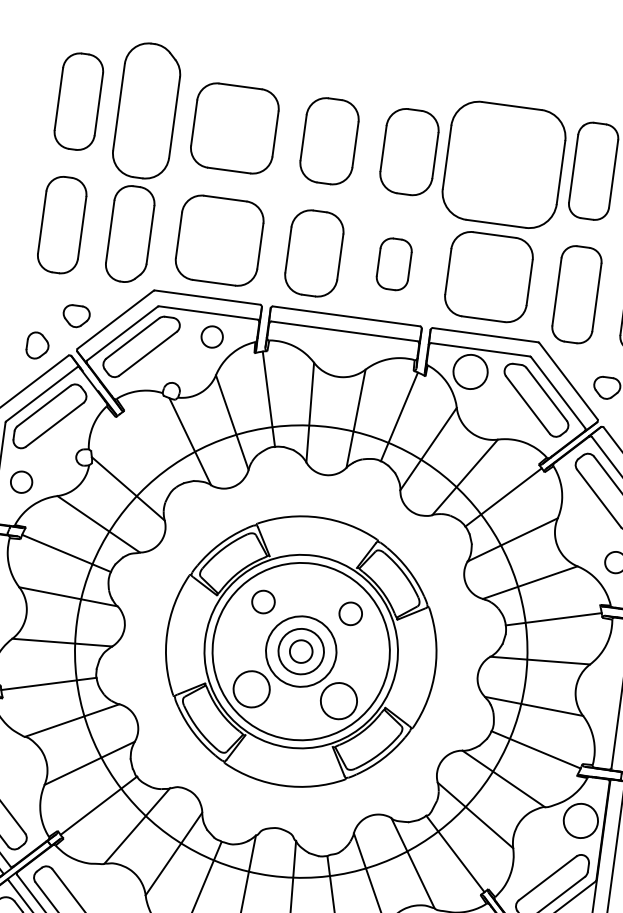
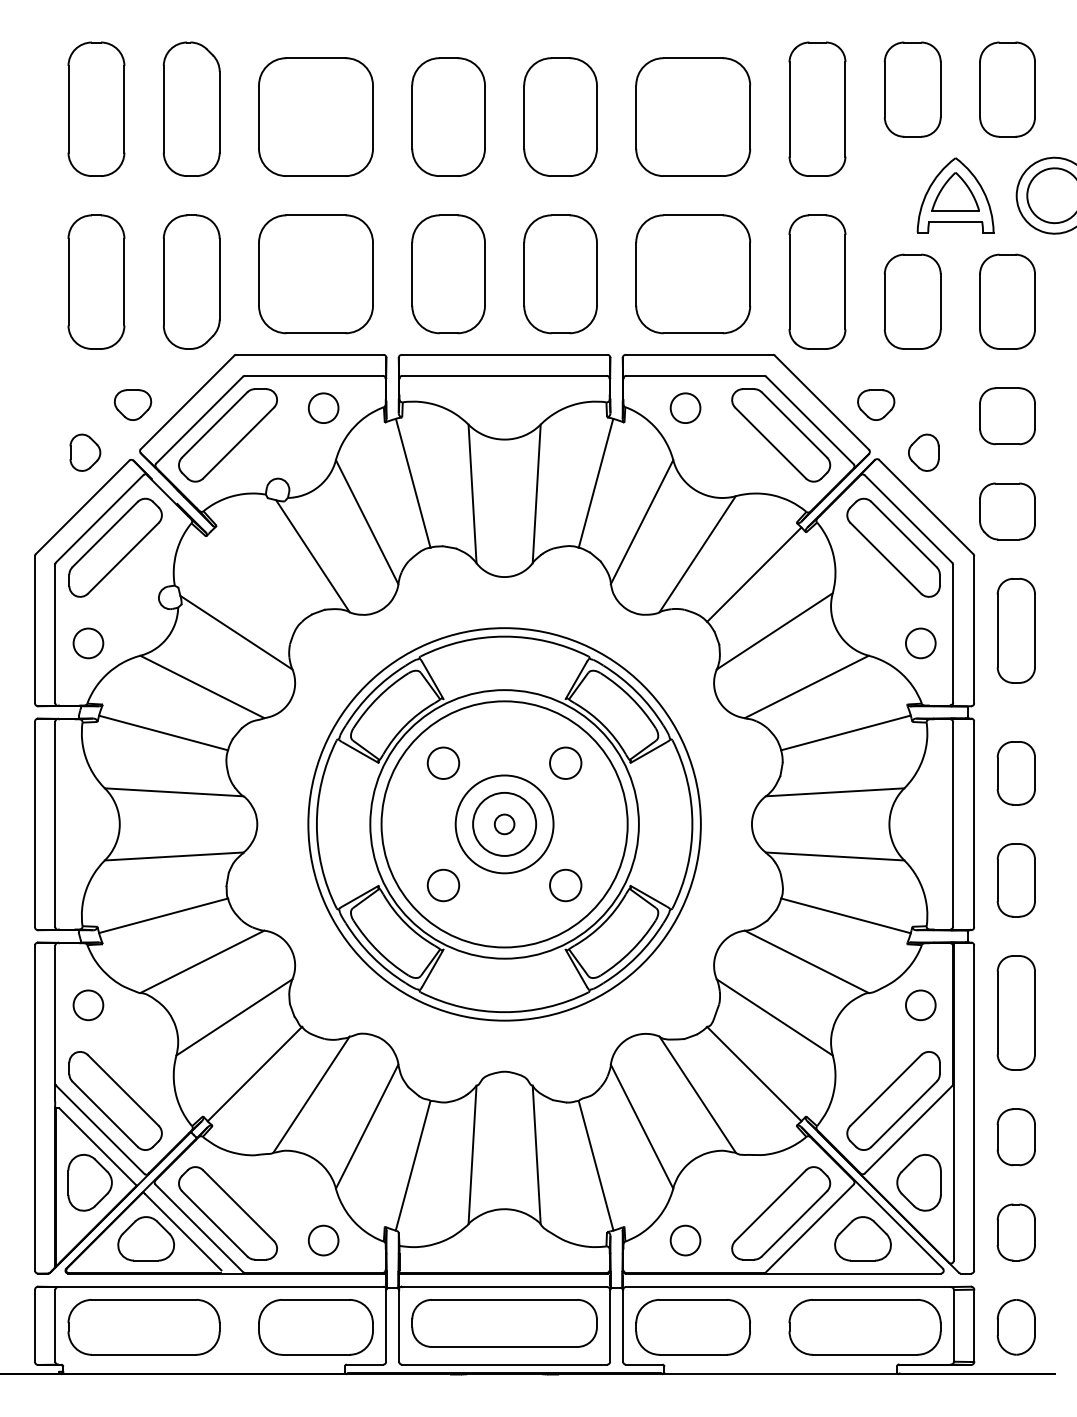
part: (146, 110) -> (191, 108), size x0.71
part: (504, 164) -> (693, 116), size x0.71
part: (394, 264) -> (560, 274), size x1.67
circle: (470, 372) -> (685, 408), size x0.62
circle: (301, 651) -> (504, 824), size x0.62
circle: (301, 651) -> (504, 824), size x0.62
circle: (251, 689) -> (443, 885), size x0.62
circle: (338, 701) -> (565, 885), size x0.62
circle: (580, 821) -> (920, 1005), size x0.62

